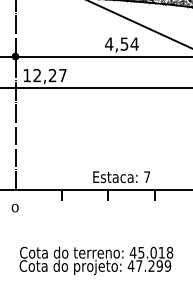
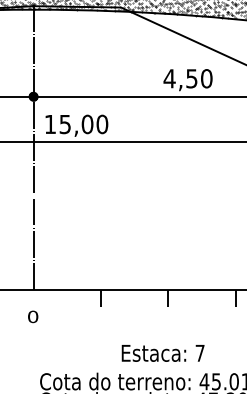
text: (134, 43) -> (206, 77), 4,54 -> 4,50
text: (49, 75) -> (82, 124), 12,27 -> 15,00
text: (121, 177) -> (162, 353), moved

